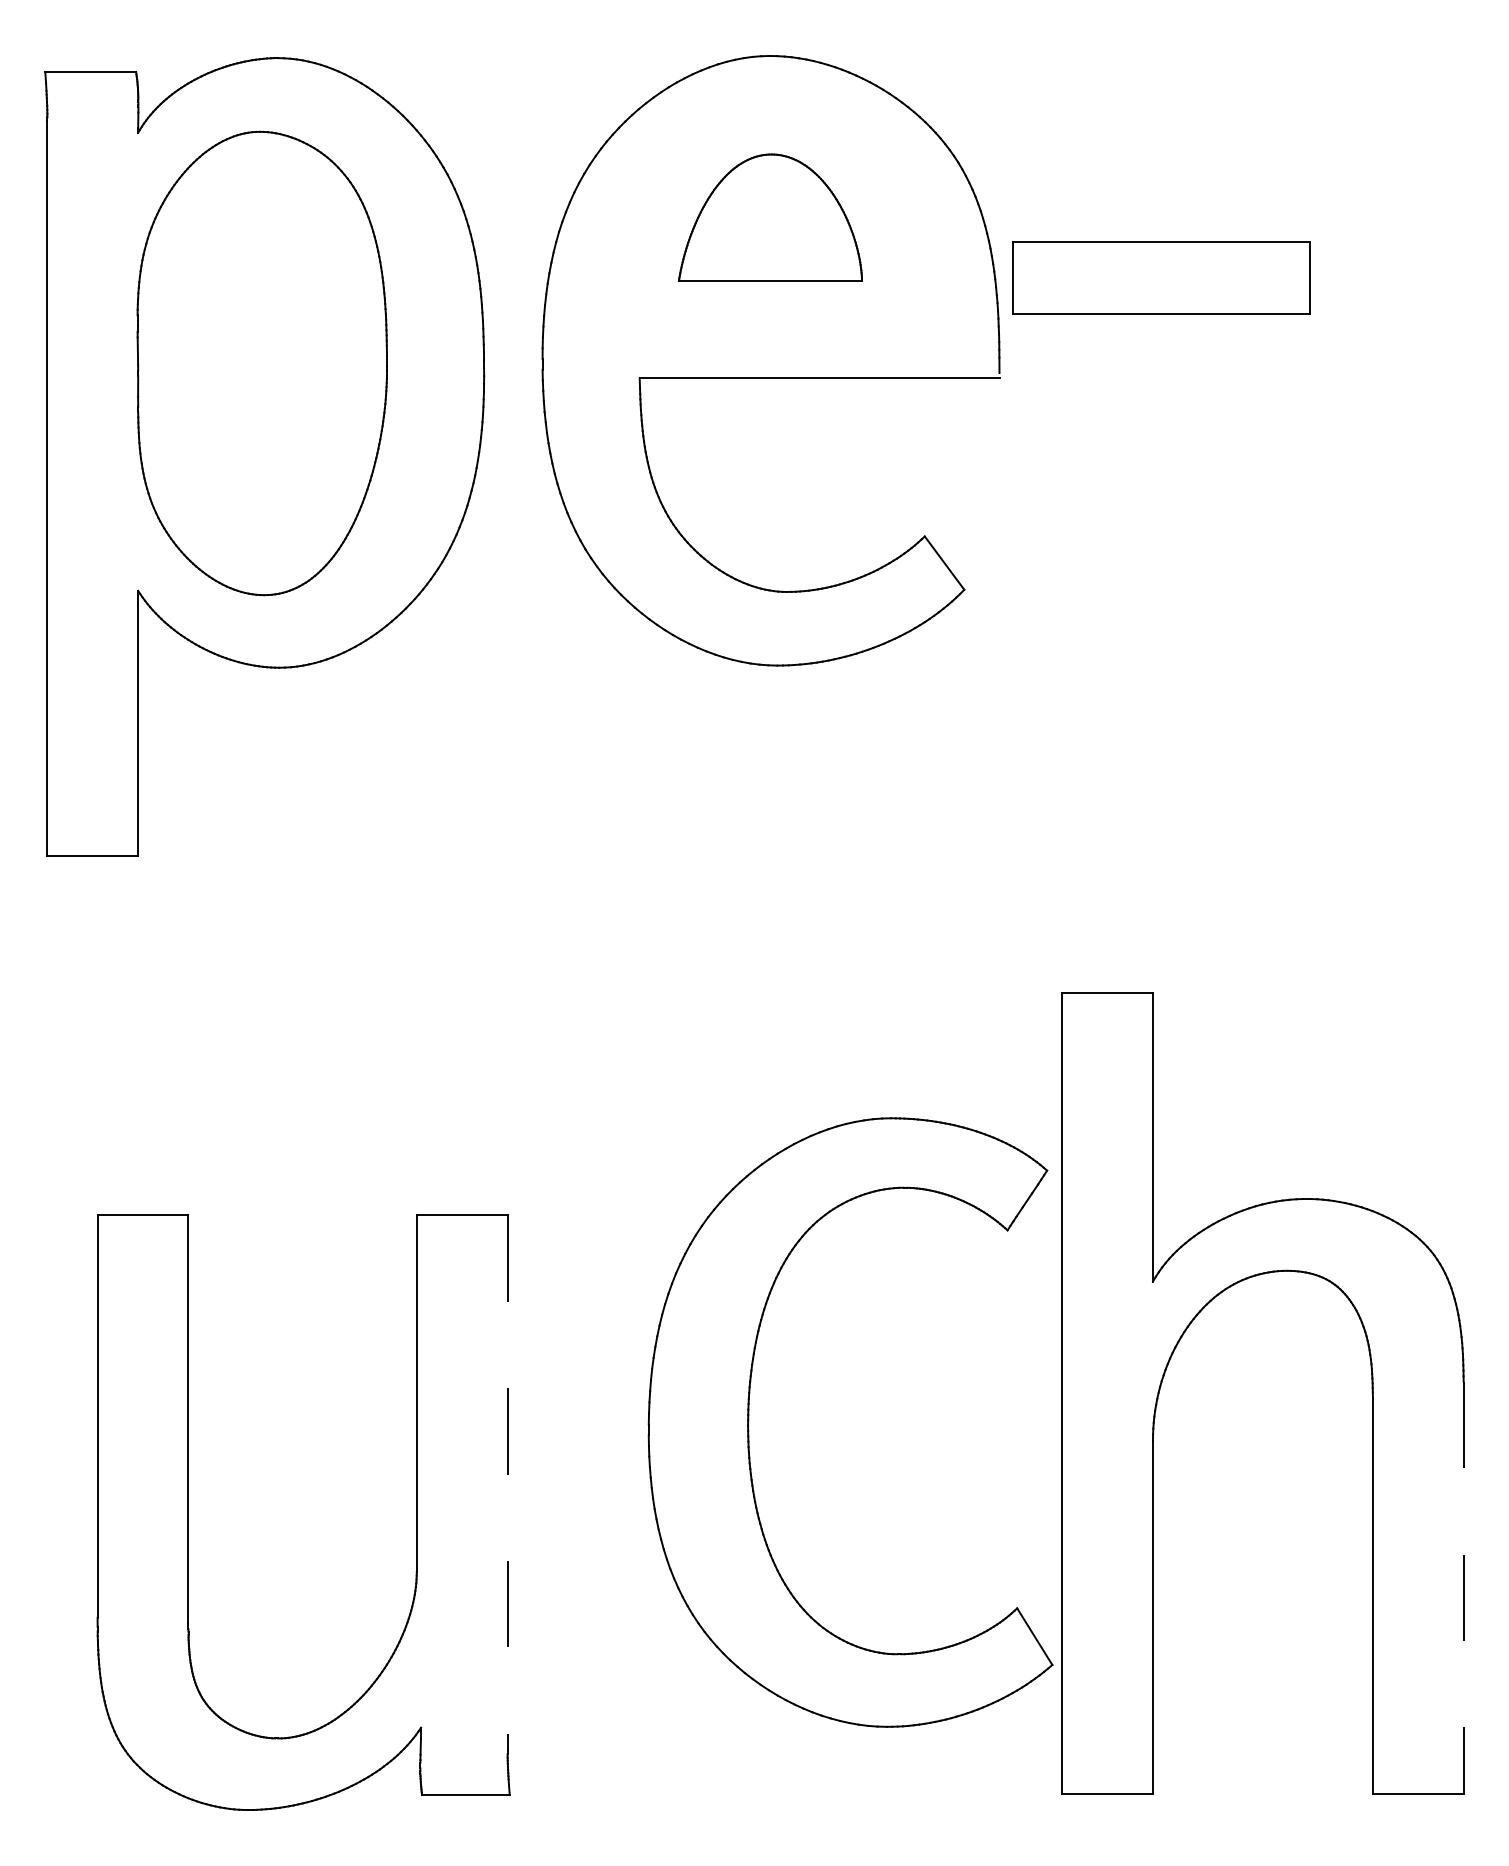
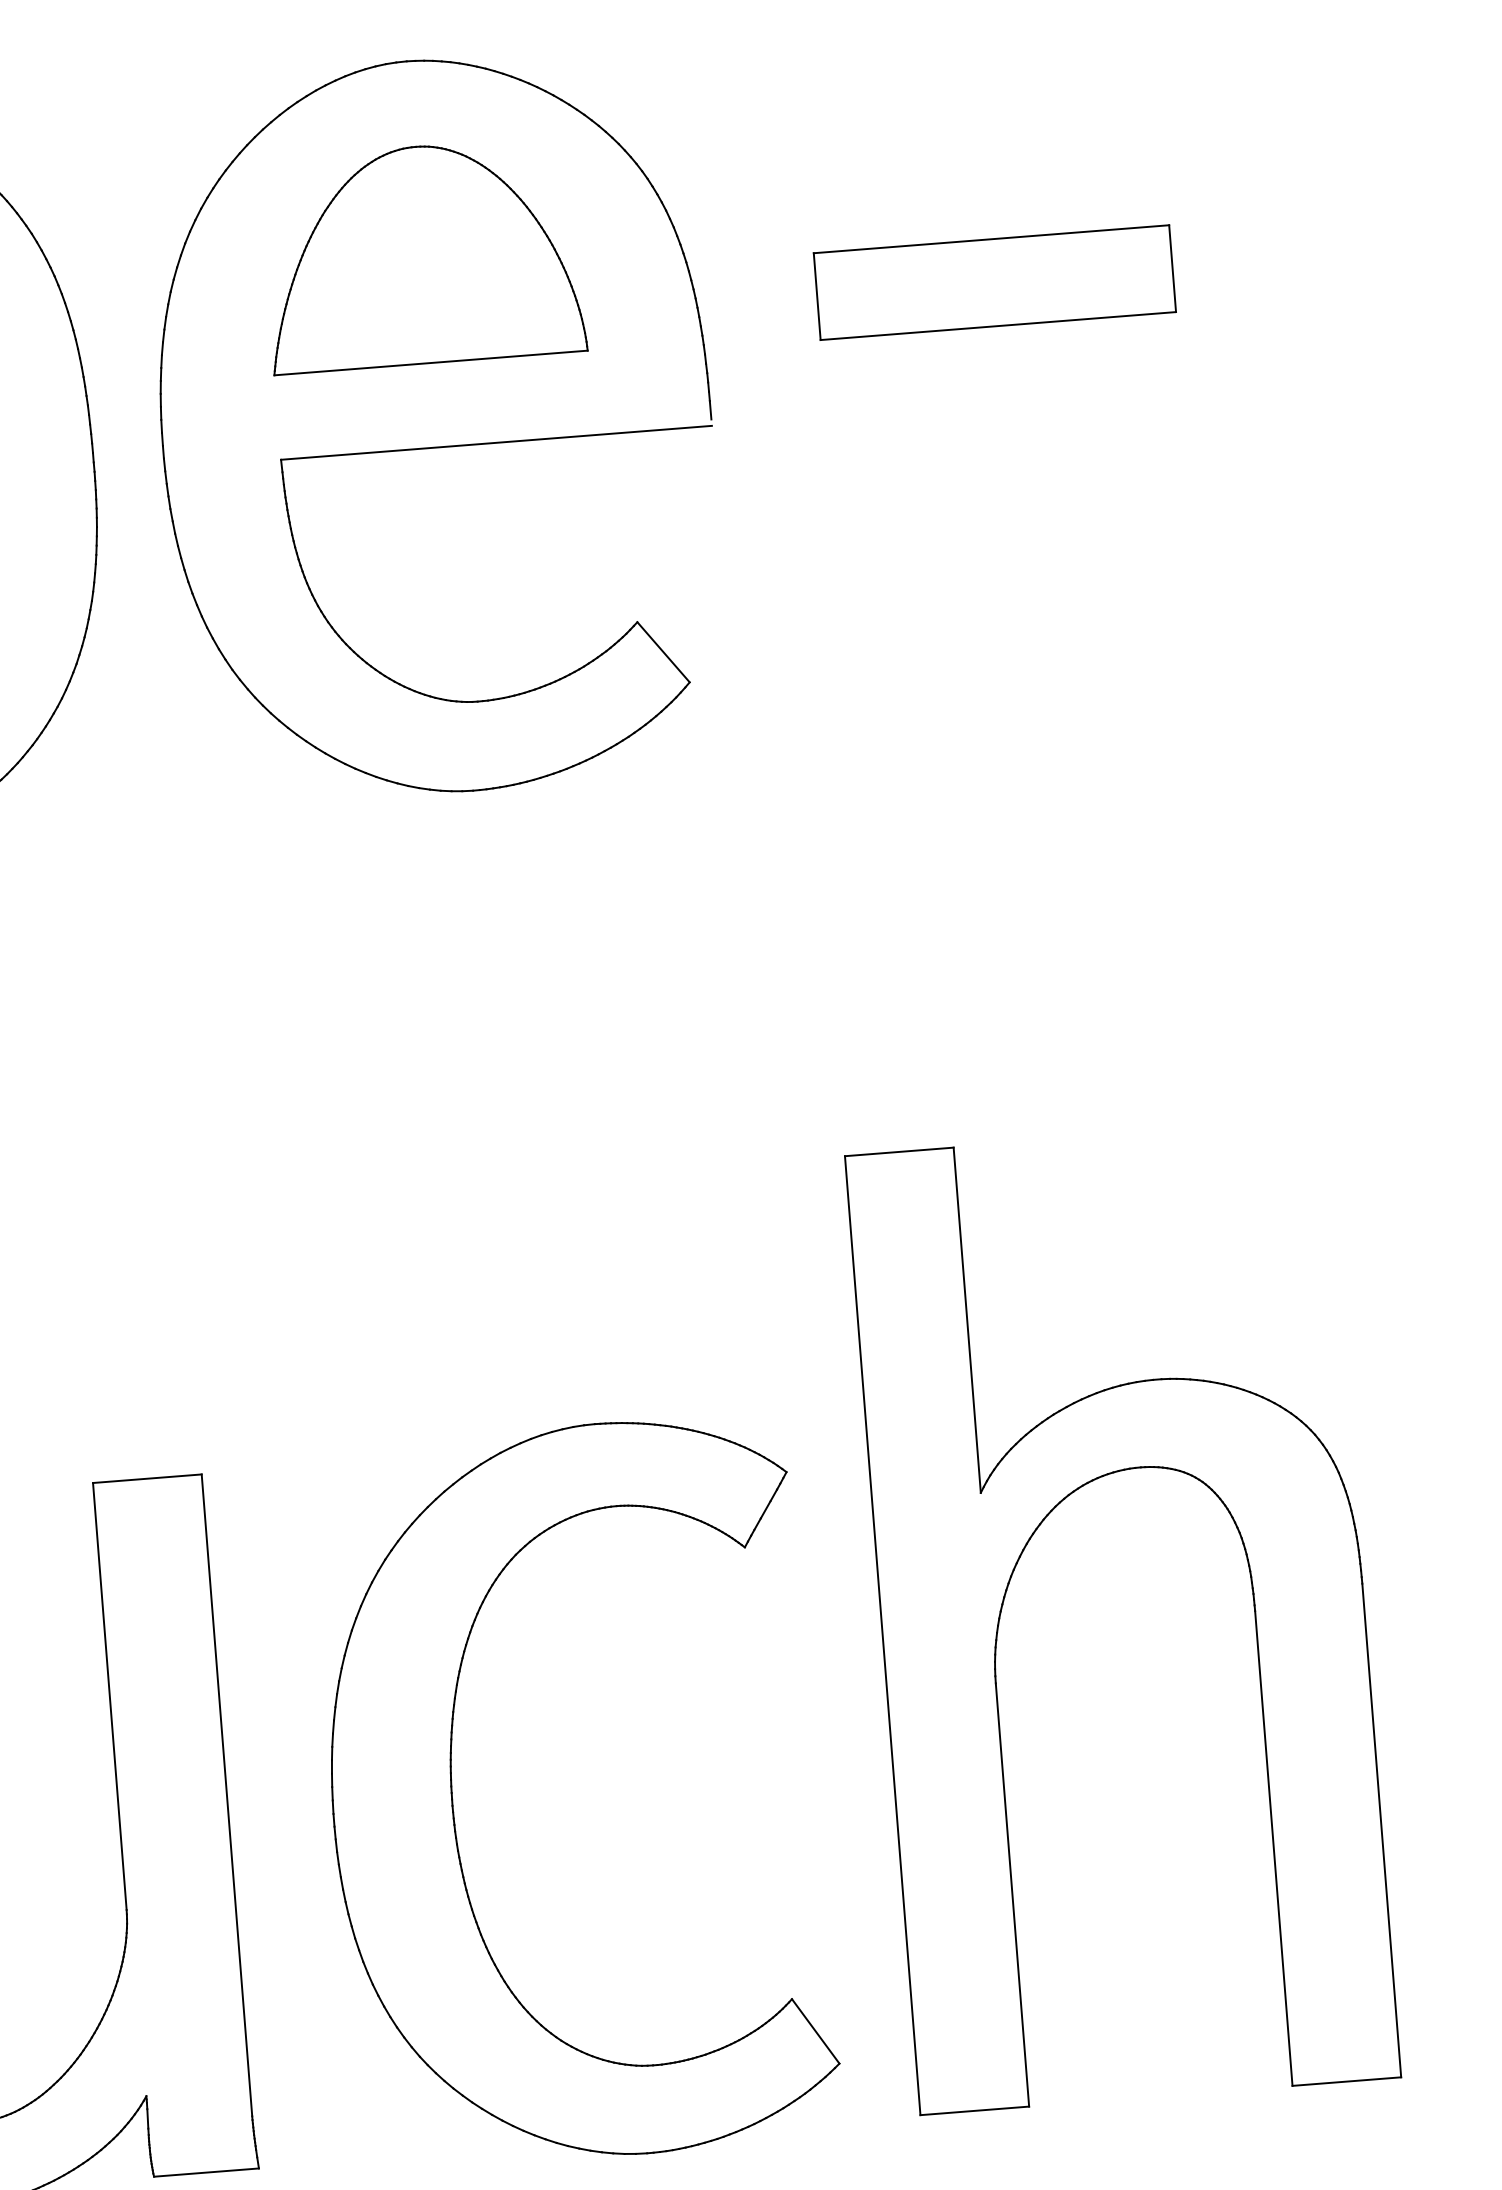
part: (770, 217) -> (422, 254), size x1.43
part: (1161, 277) -> (994, 282), moved
part: (749, 1421) -> (453, 1800), moved
line: (507, 1483) -> (226, 1795), dashed -> solid
line: (1463, 1588) -> (1381, 1831), dashed -> solid

